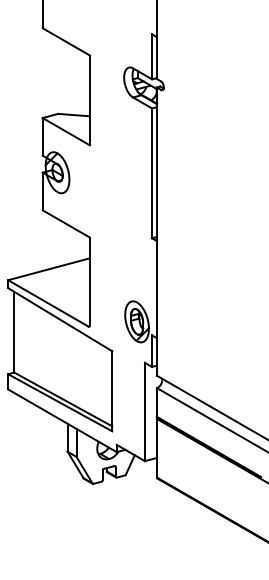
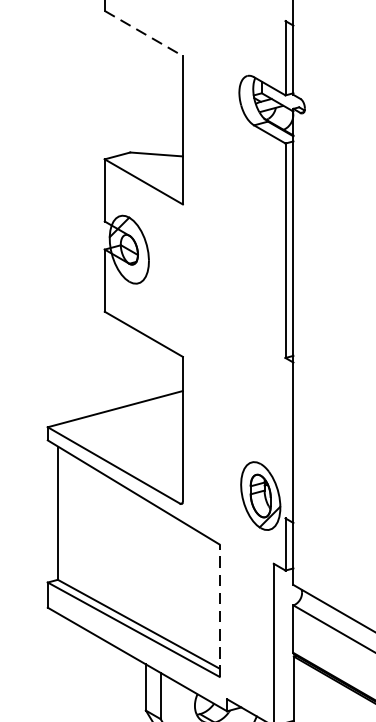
line: (66, 42) -> (144, 34), solid -> dashed
line: (112, 390) -> (220, 609), solid -> dashed

